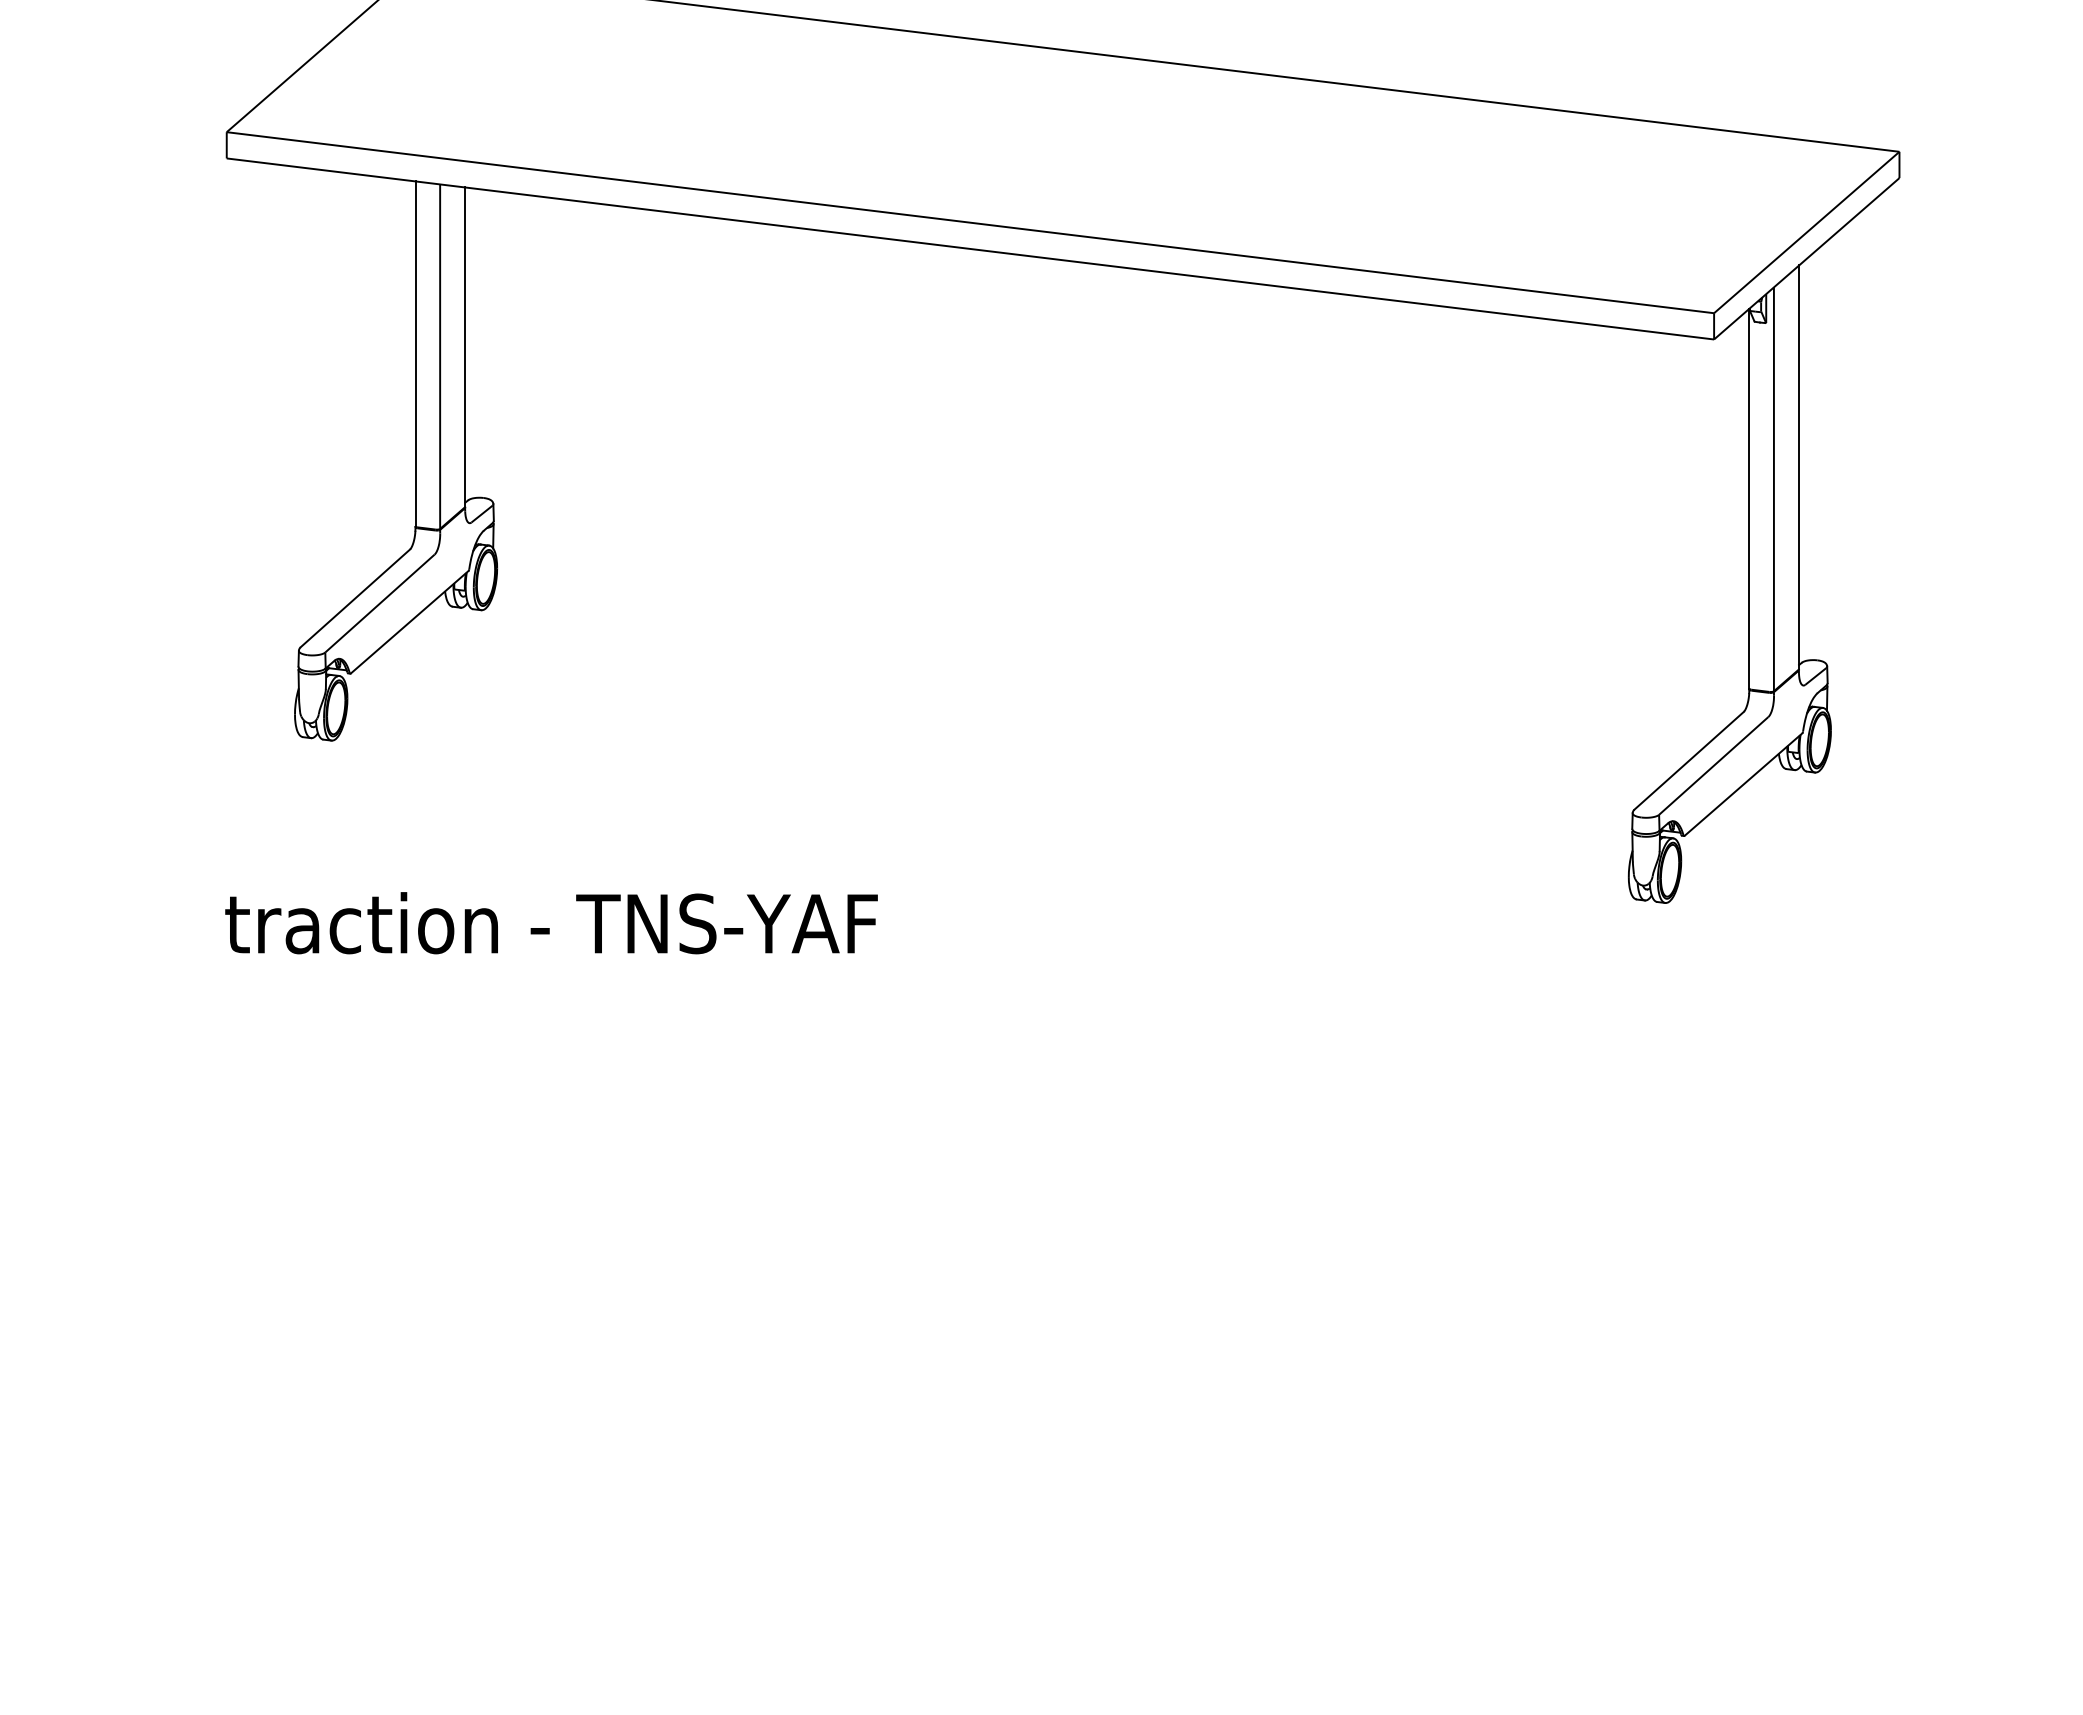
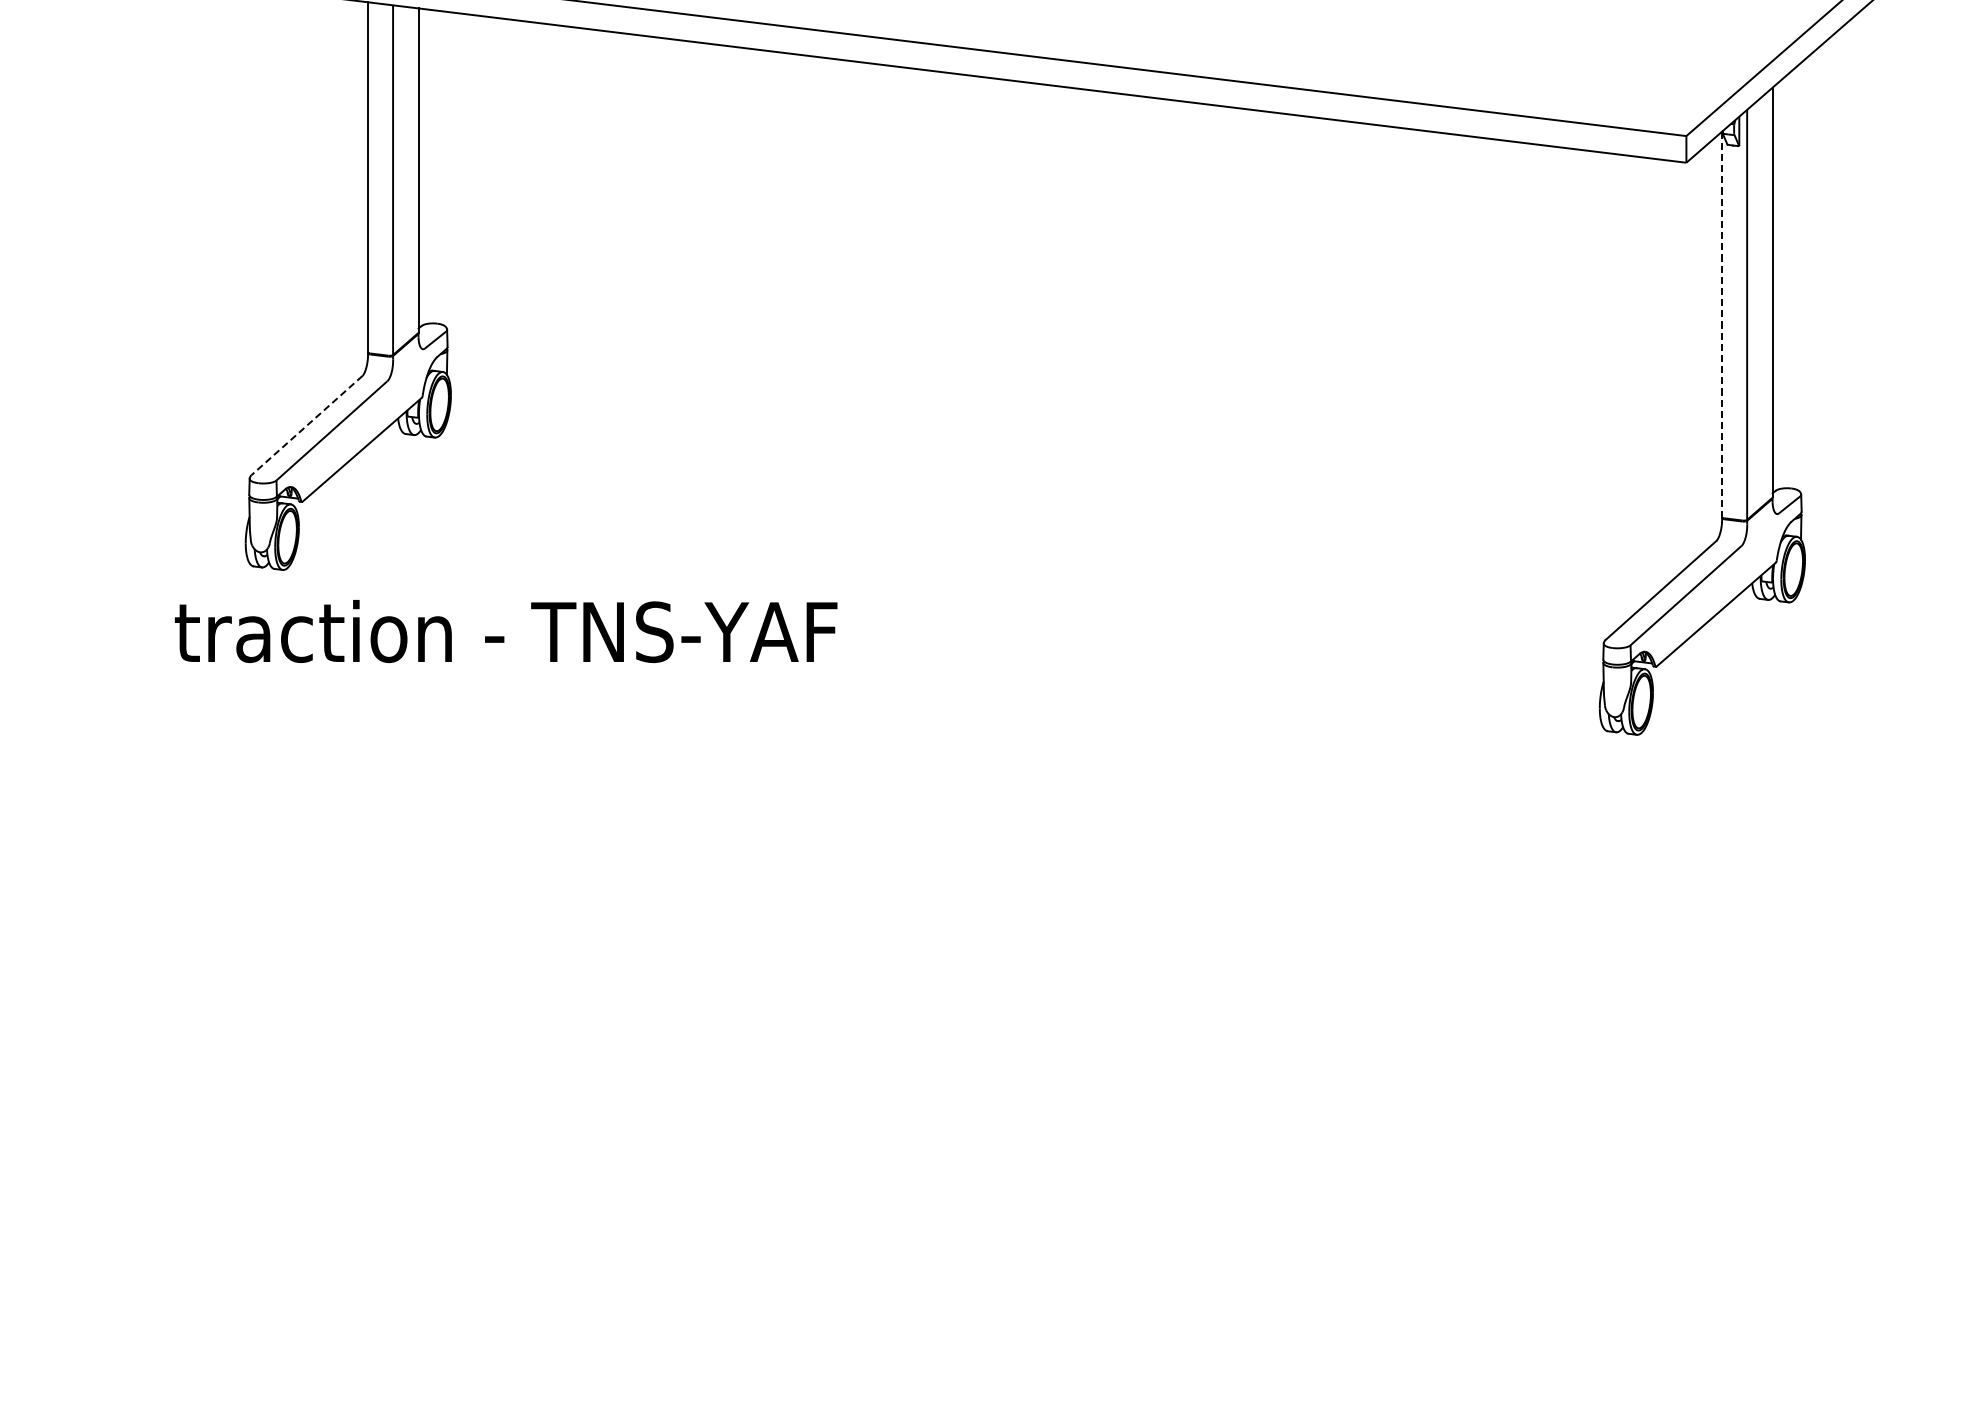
line: (1749, 498) -> (1722, 324), solid -> dashed
line: (355, 598) -> (307, 425), solid -> dashed
text: (551, 923) -> (506, 631), moved

